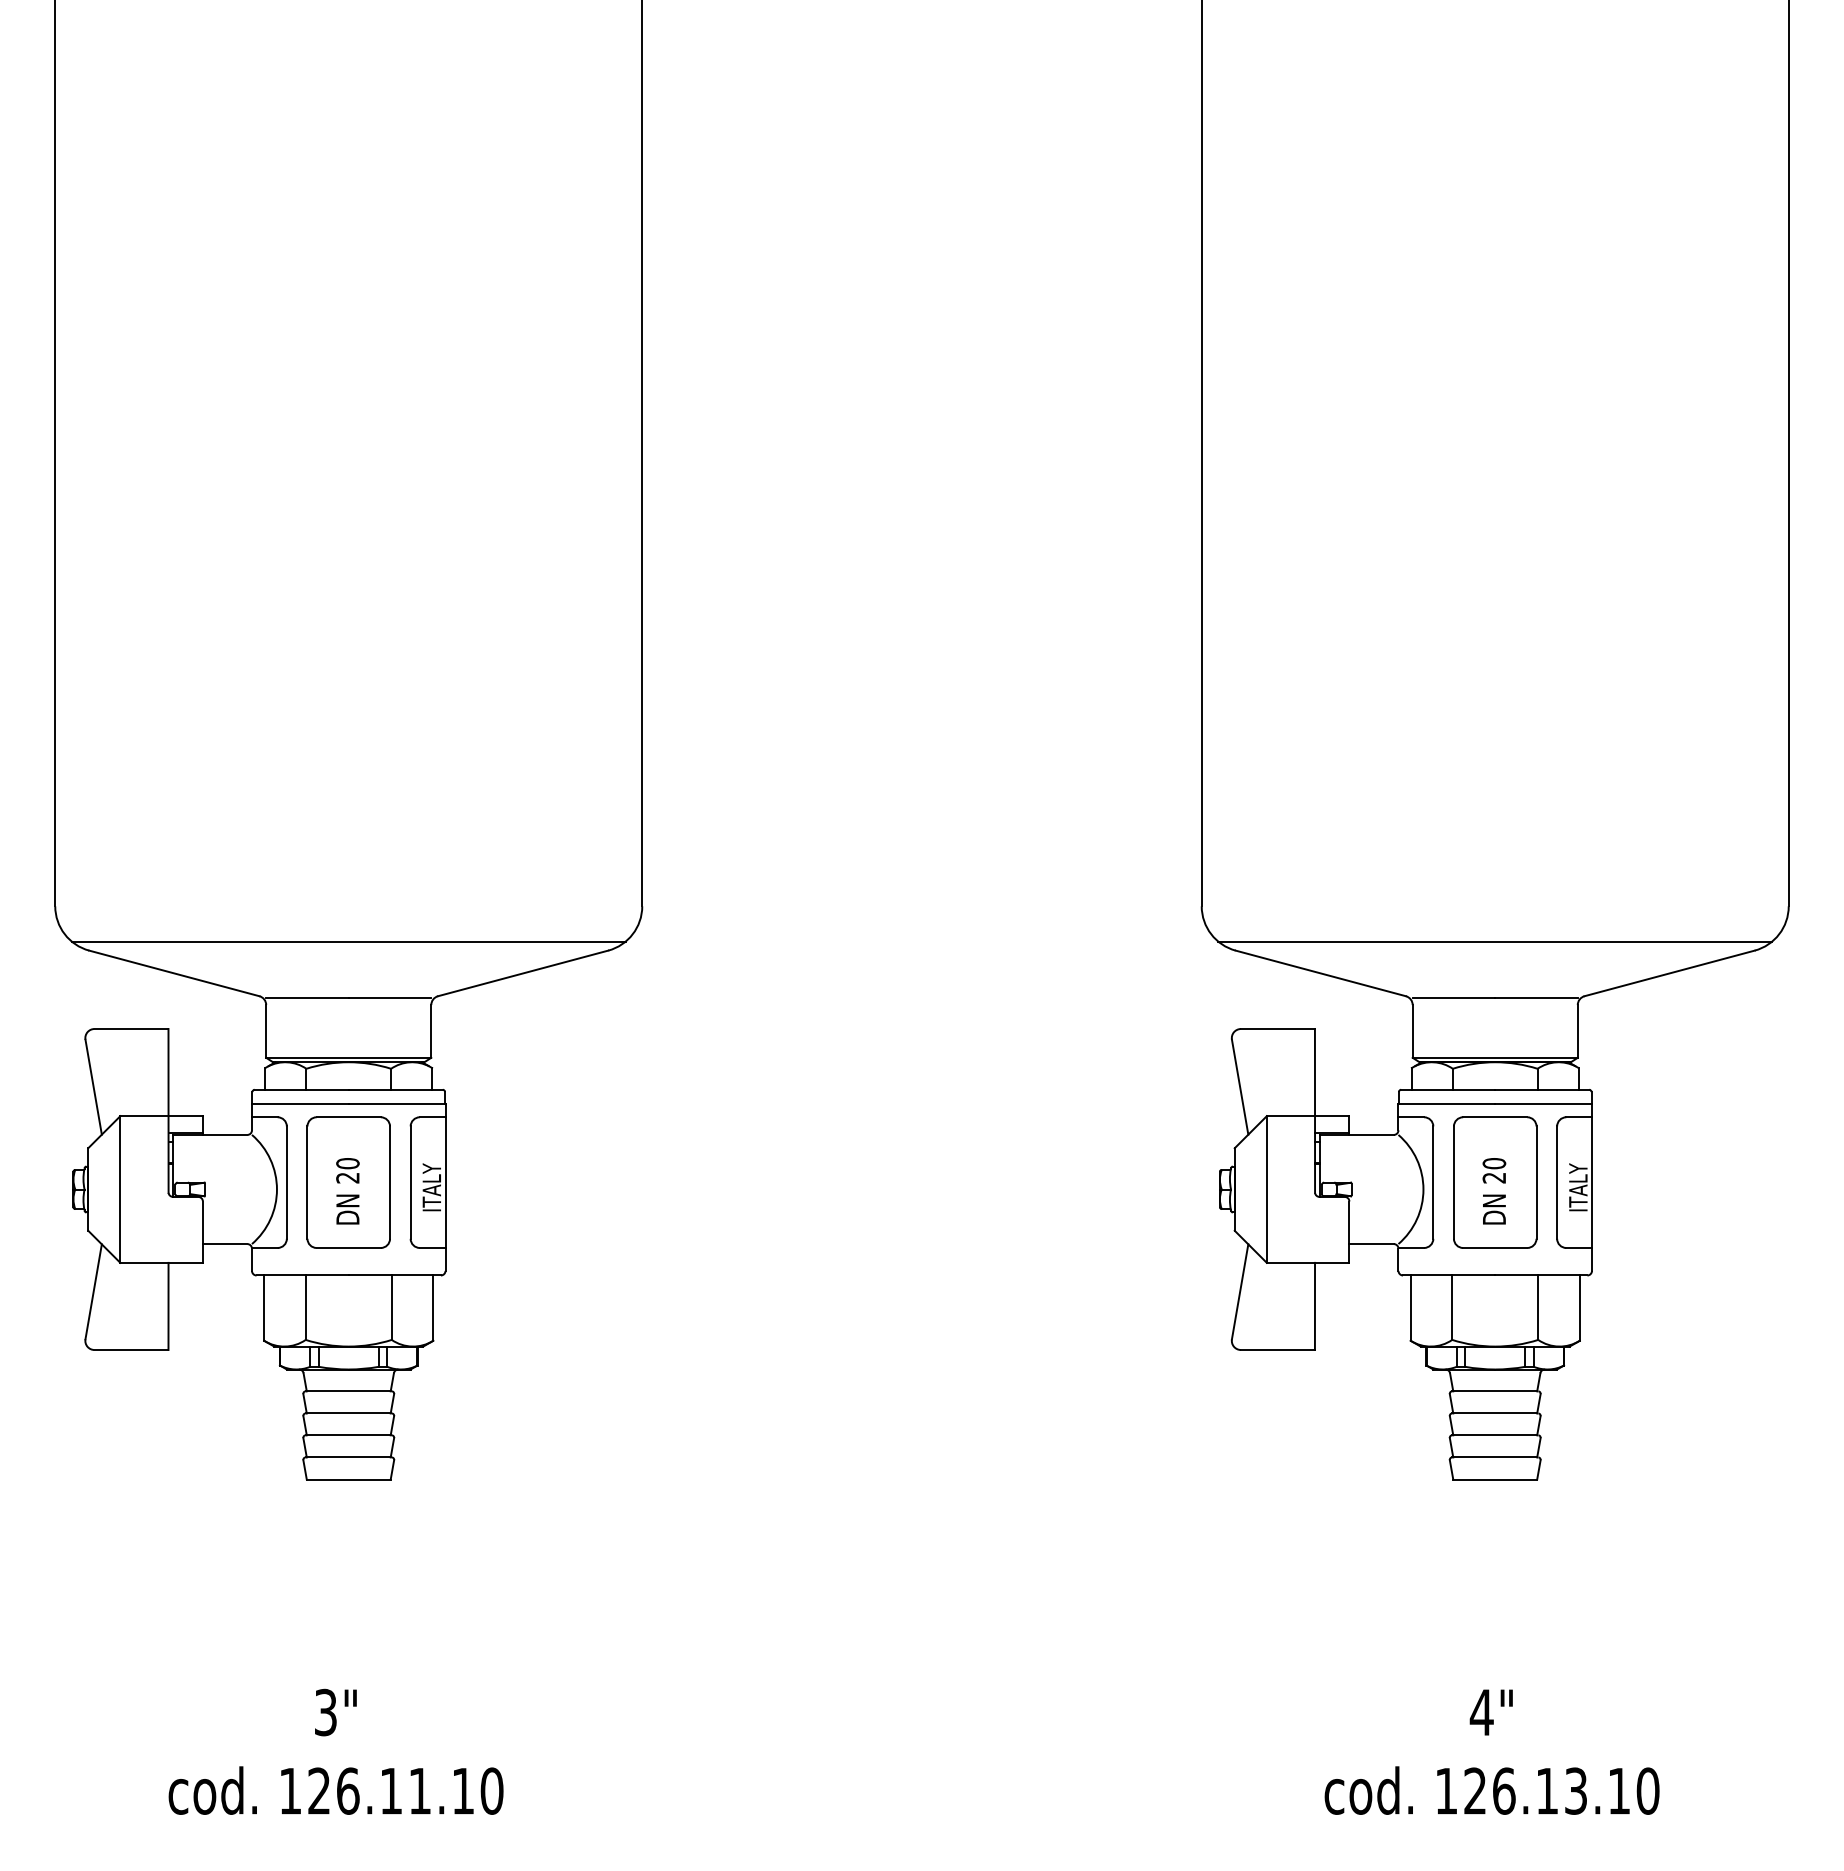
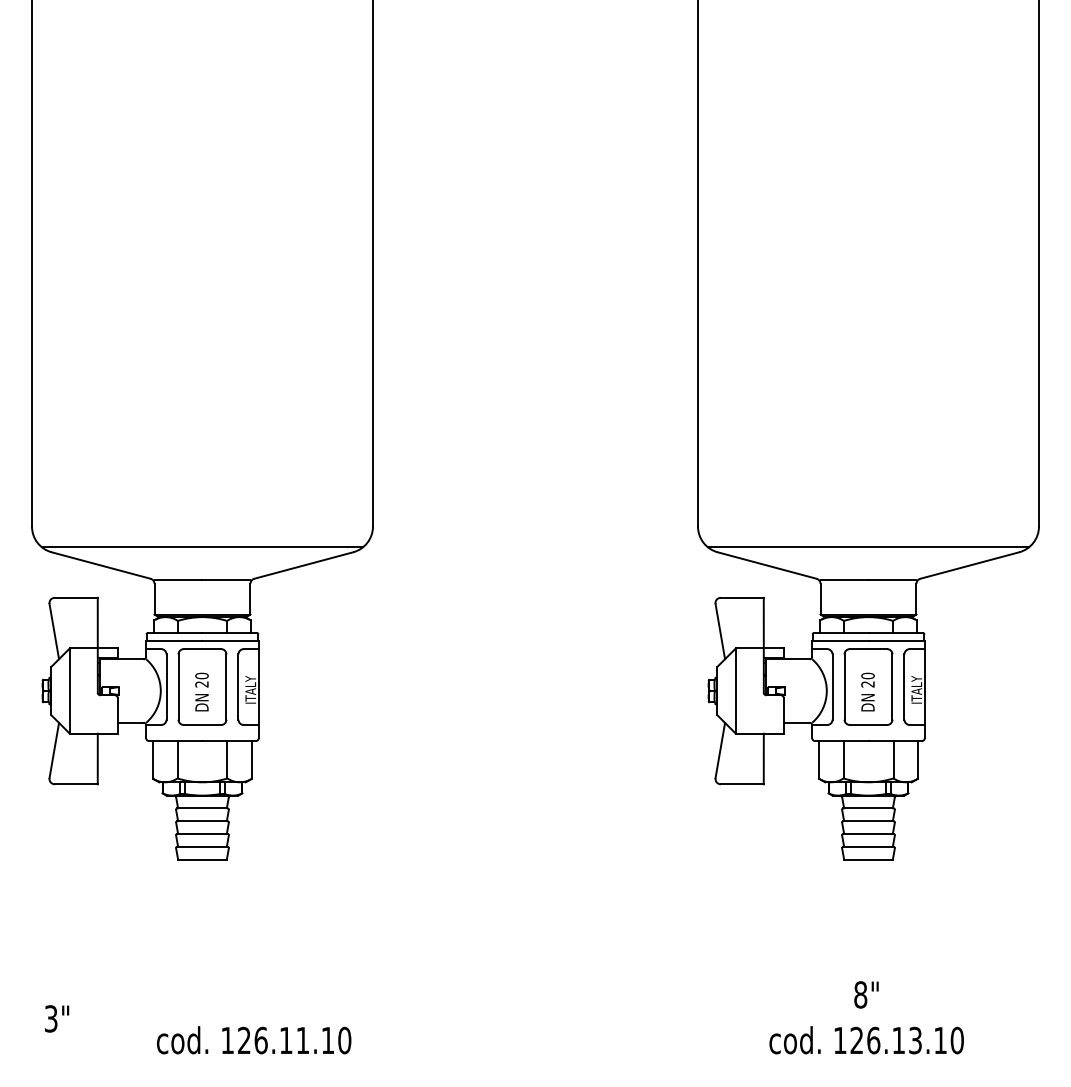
text: (336, 1711) -> (57, 1018), moved
text: (1481, 1711) -> (860, 994), 4" -> 8"
text: (336, 1791) -> (254, 1040), moved

